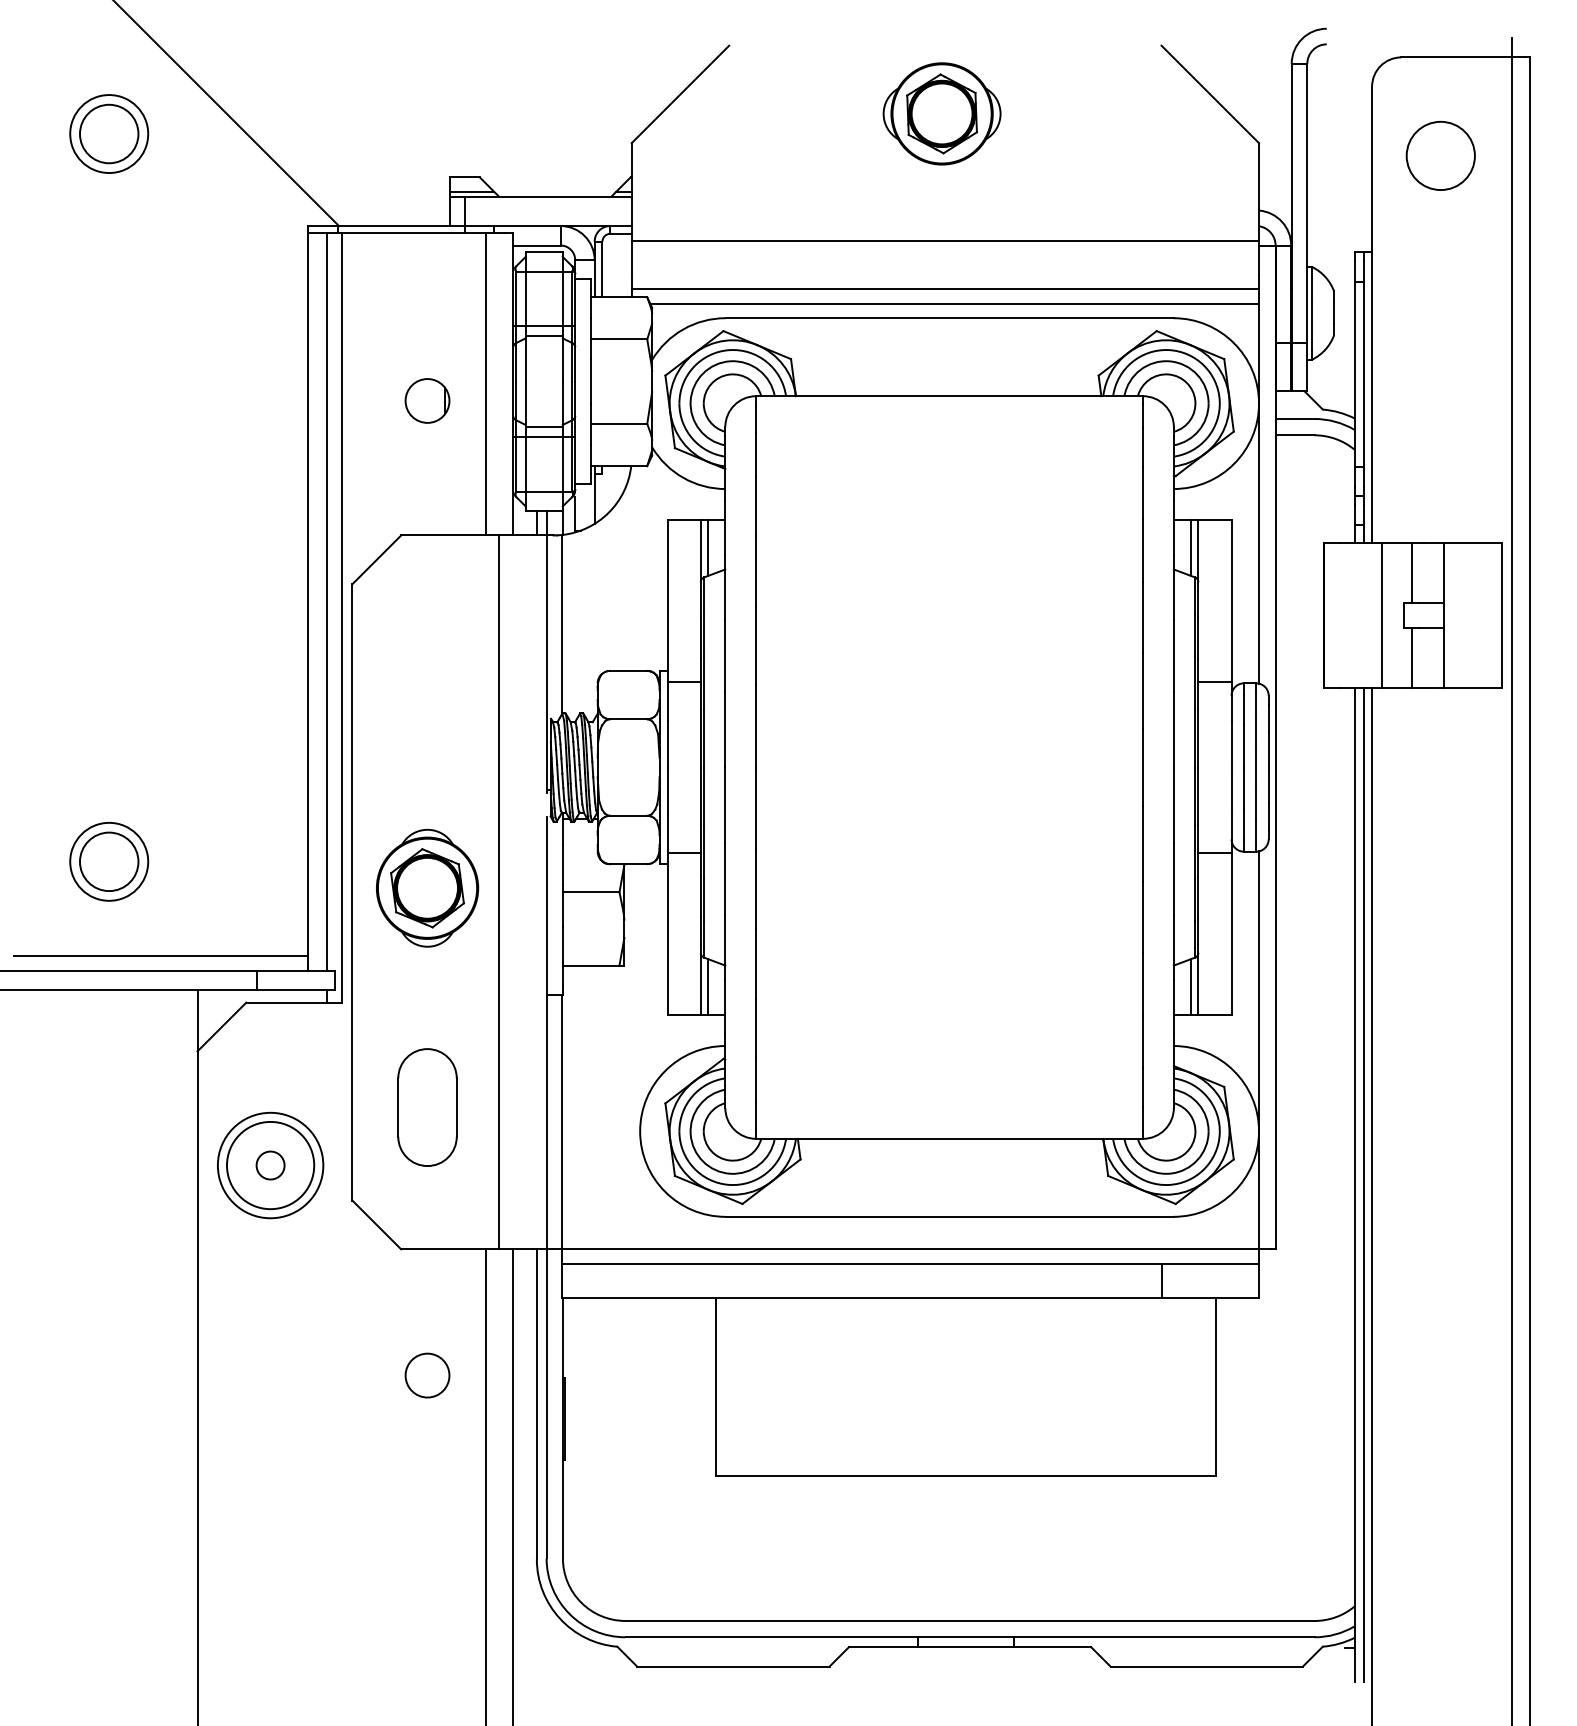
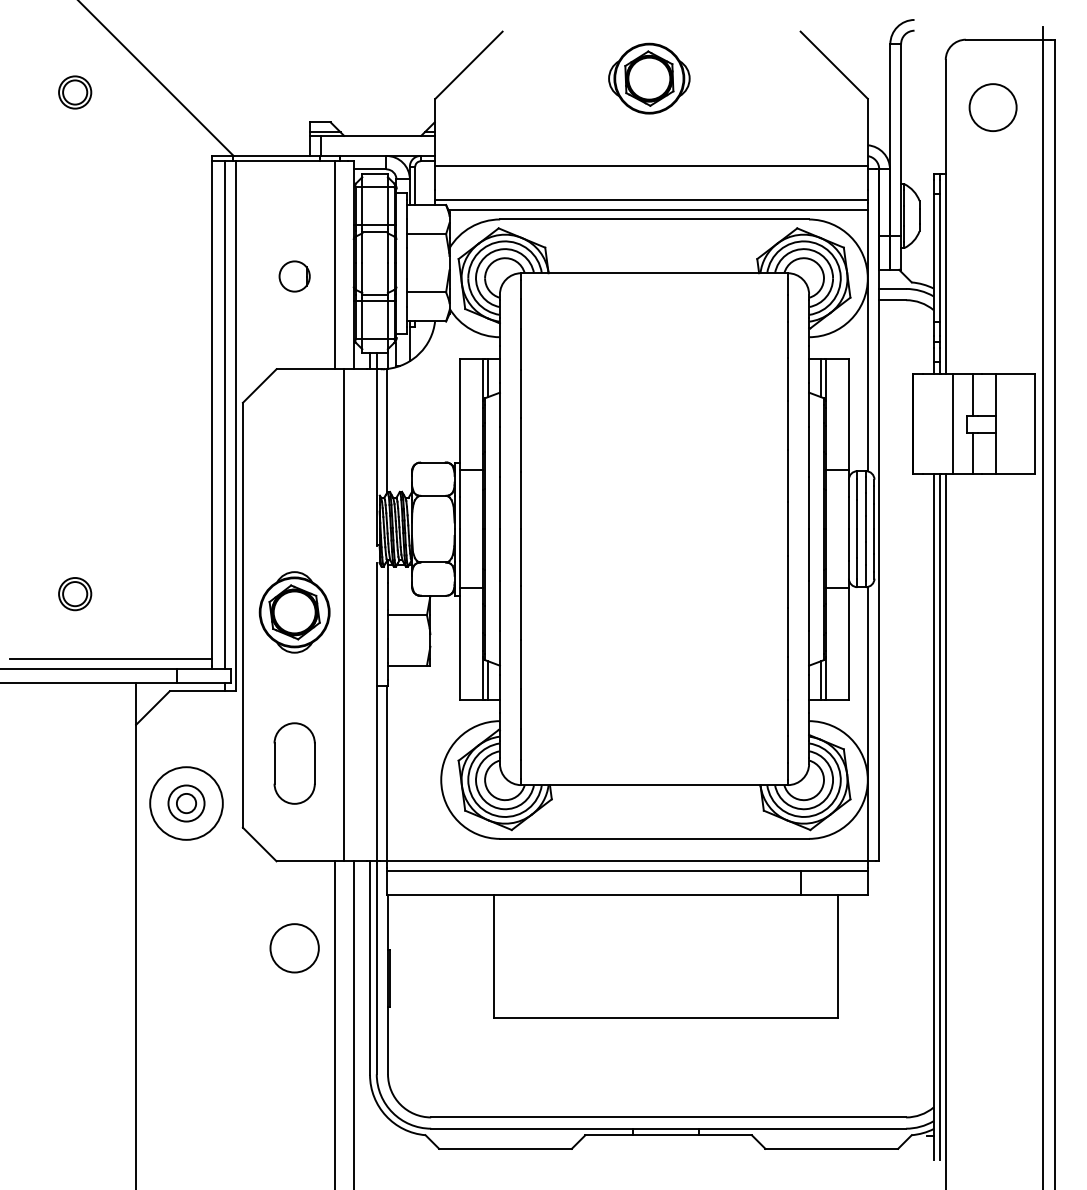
part: (108, 133) -> (74, 92), size x0.6
part: (108, 860) -> (74, 593), size x0.6
circle: (270, 1165) -> (186, 803), size x0.6
circle: (427, 1375) -> (294, 948), size x1.6

